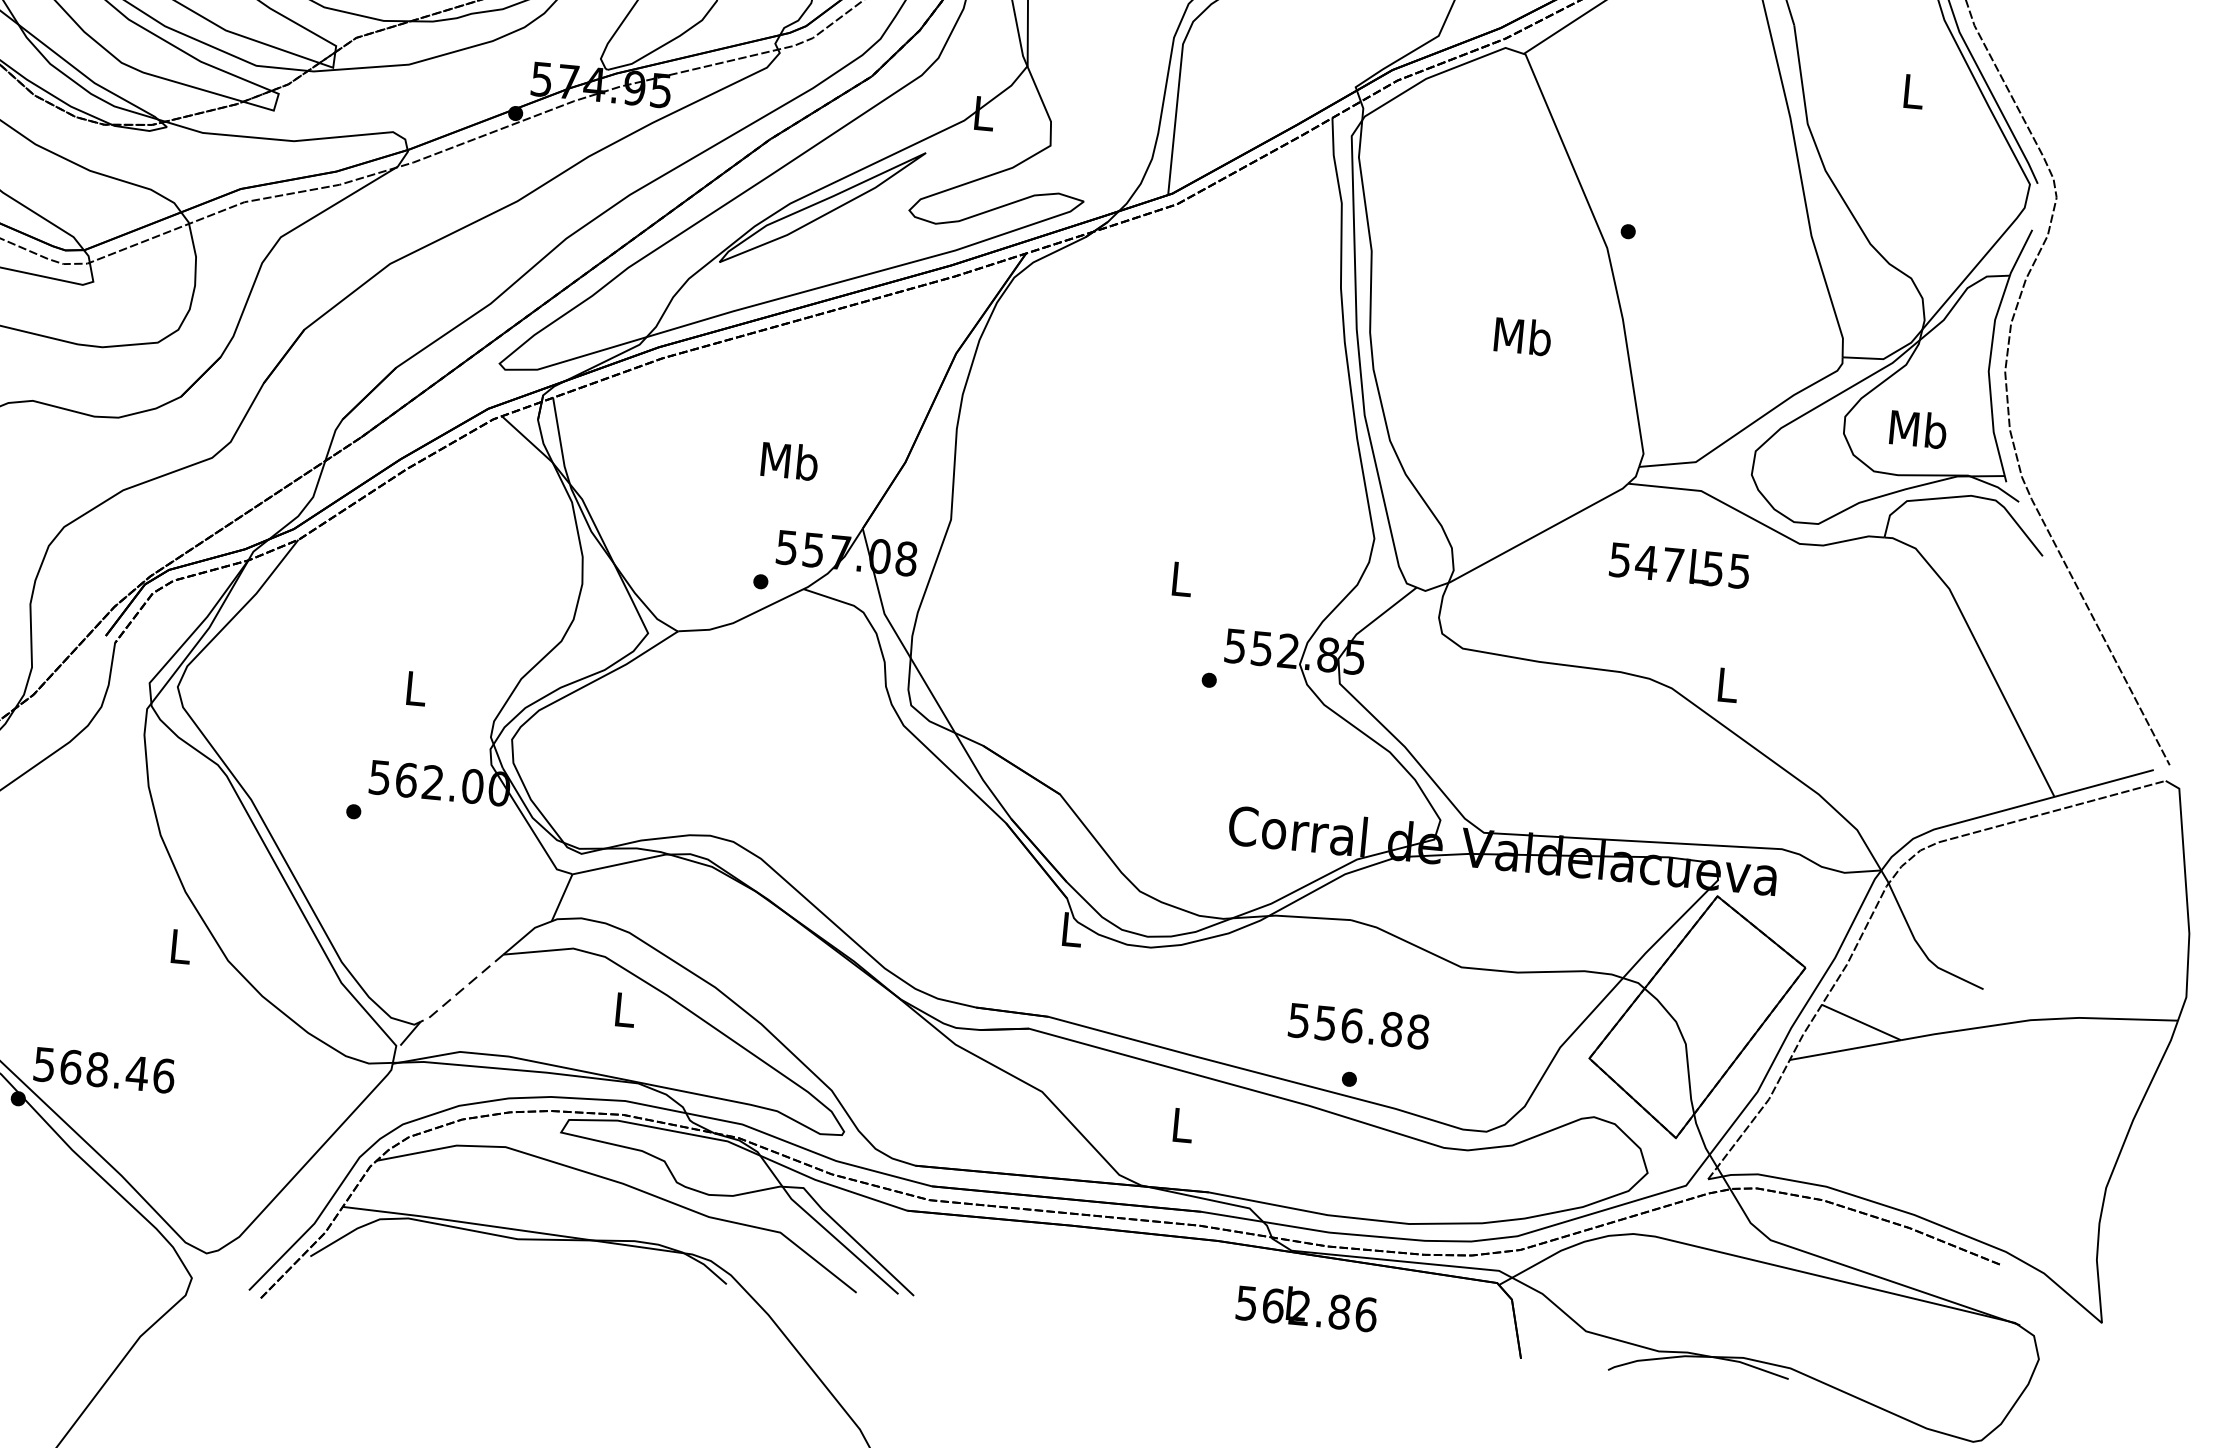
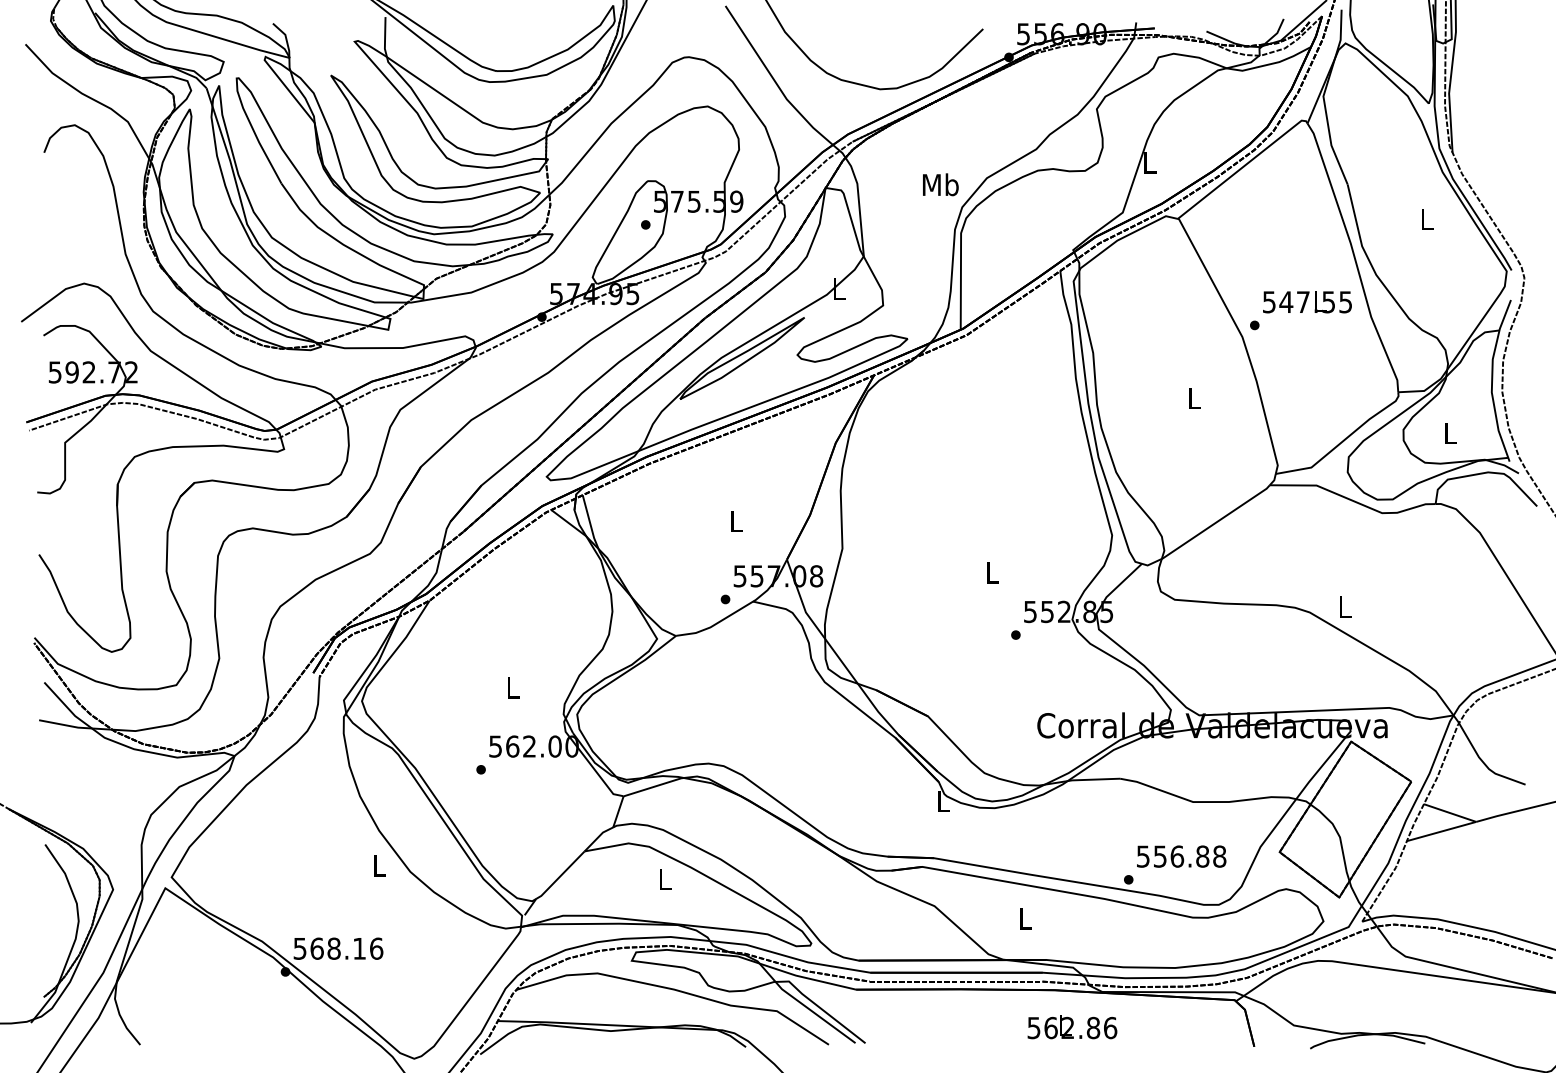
text: (1523, 335) -> (1194, 397), Mb -> L
text: (1918, 427) -> (1450, 432), Mb -> L
text: (789, 459) -> (736, 520), Mb -> L
text: (1679, 566) -> (1307, 302), moved
line: (462, 990) -> (560, 876), dashed -> solid
text: (1358, 1026) -> (1181, 856), moved
text: (137, 1073) -> (359, 948), 568.46 -> 568.16
text: (1306, 1308) -> (1072, 1027), moved

